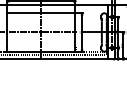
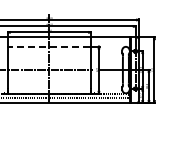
line: (41, 12) -> (49, 46), solid -> dashed

